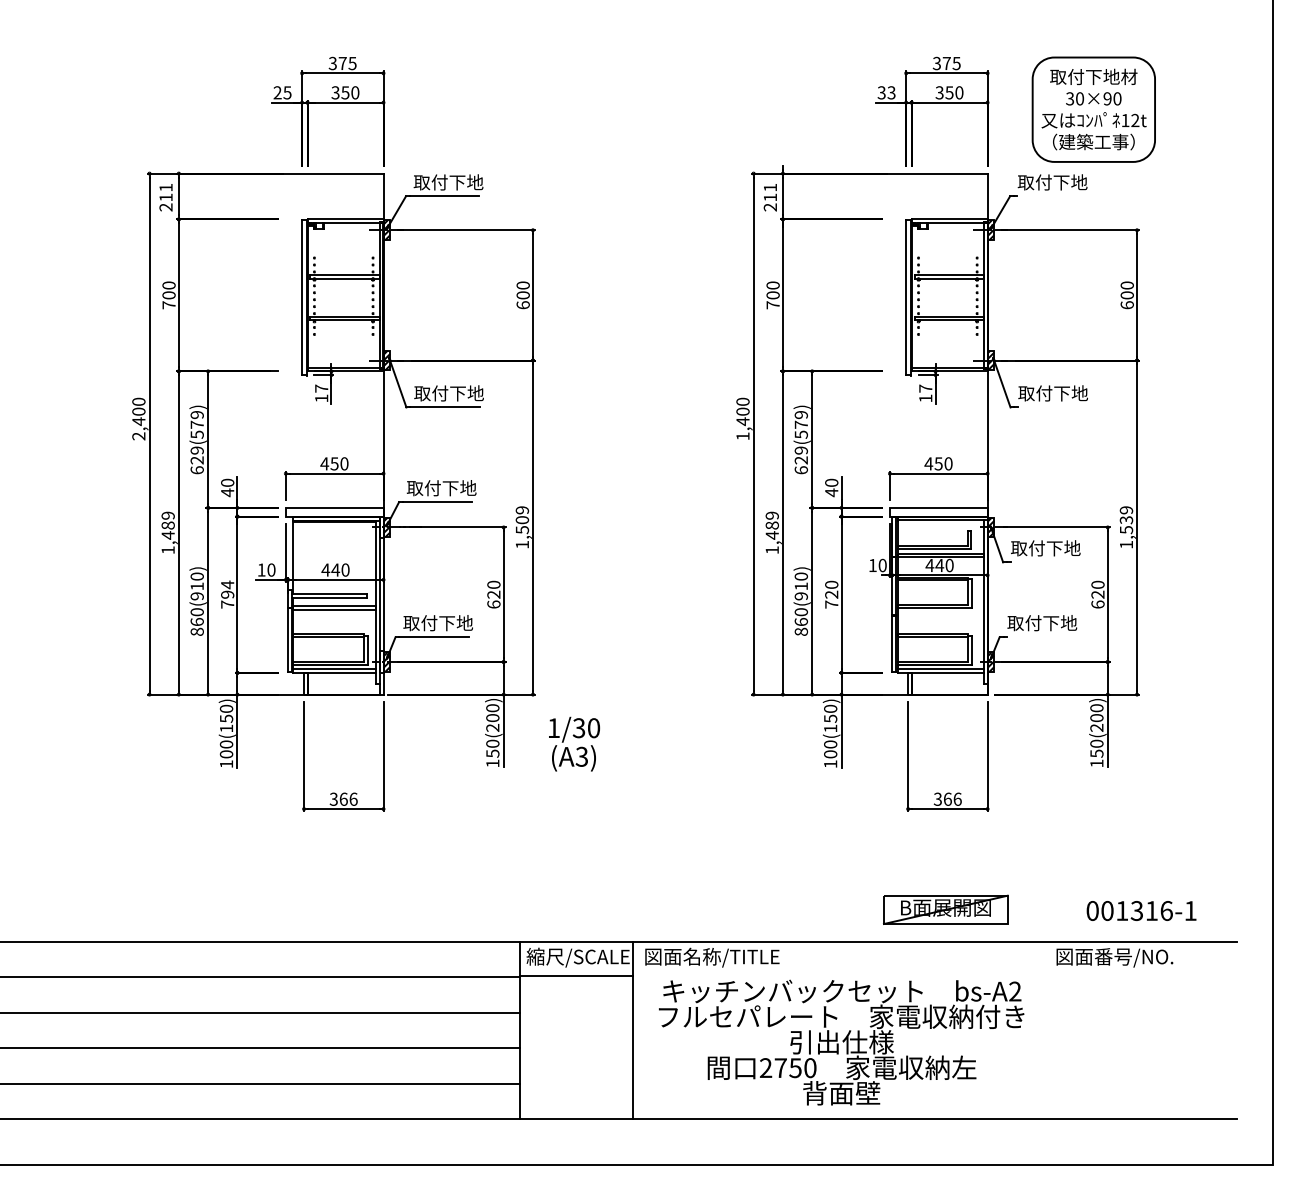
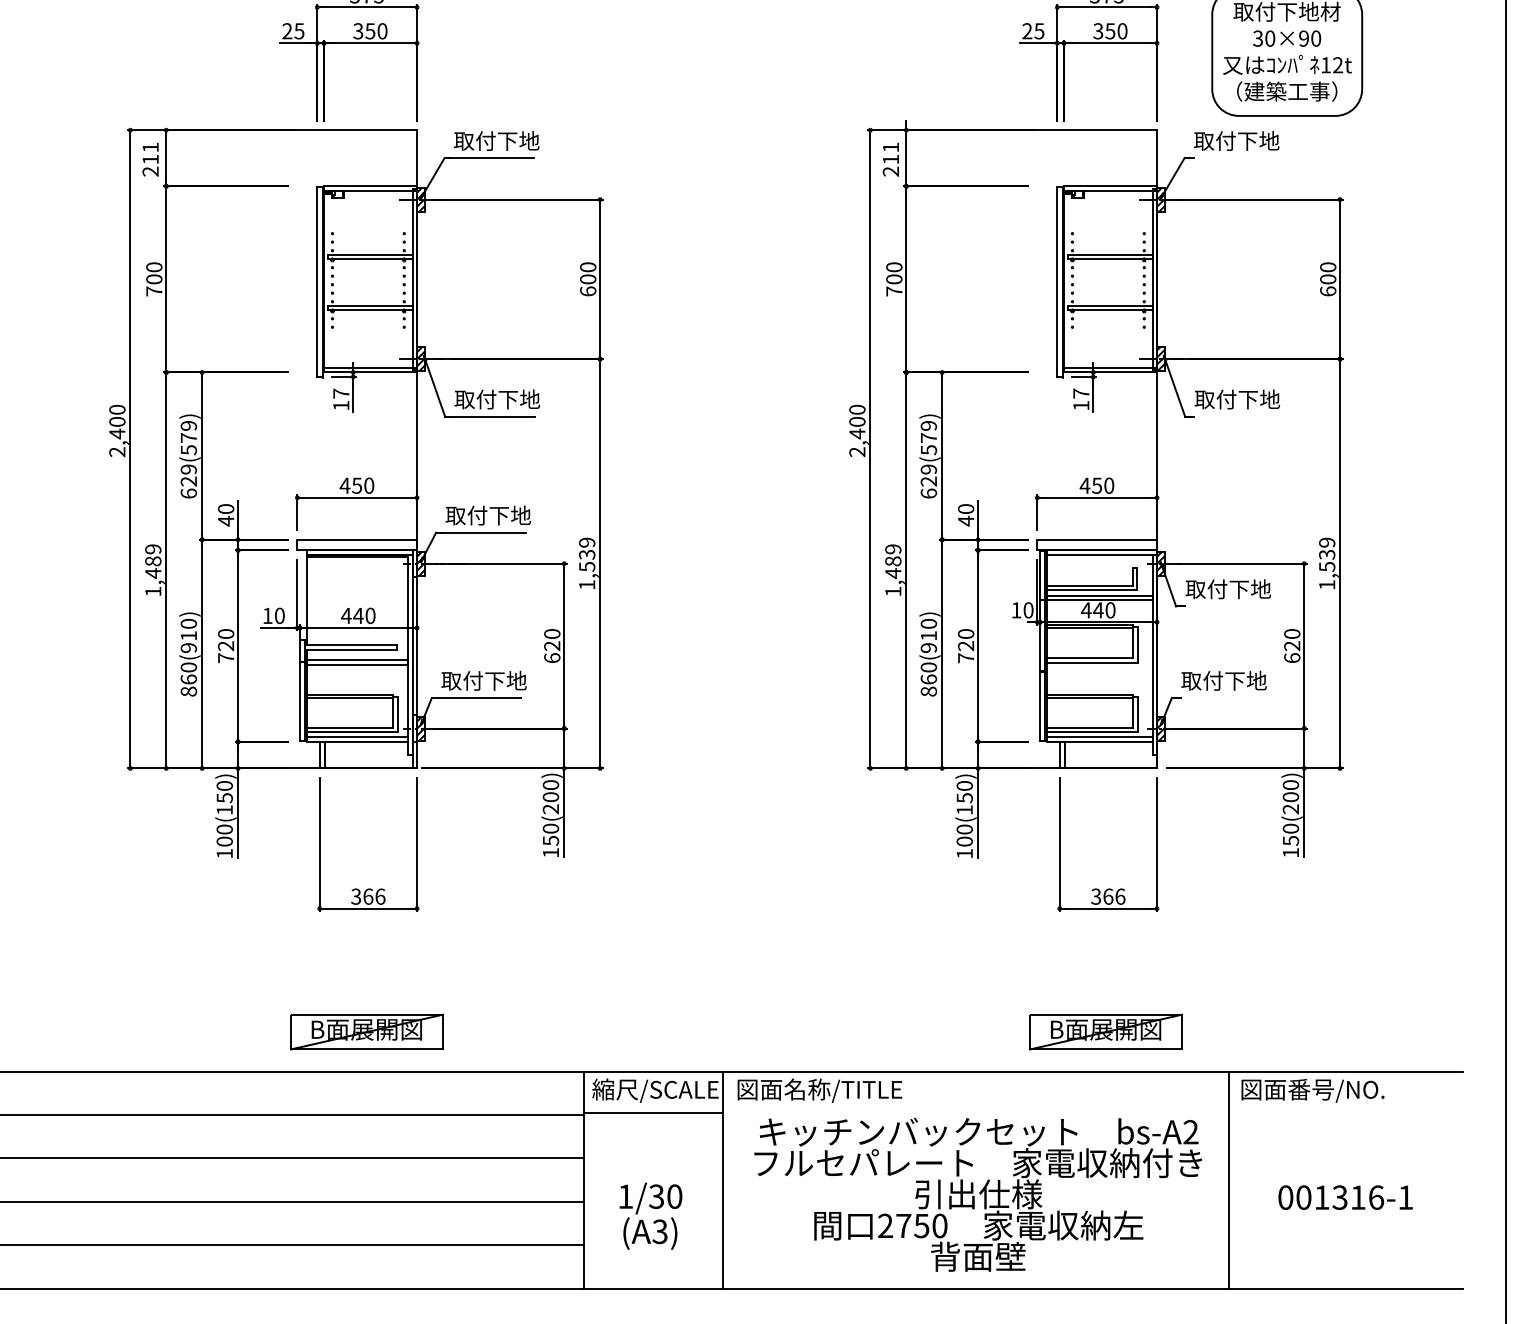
text: (886, 92) -> (1033, 30), 33 -> 25
text: (742, 436) -> (856, 452), 1,400 -> 2,400
text: (521, 520) -> (586, 555), 1,509 -> 1,539
text: (227, 589) -> (225, 639), 794 -> 720
text: (574, 743) -> (650, 1215), moved
part: (342, 909) -> (366, 1031), added
text: (1141, 910) -> (1345, 1197), moved
line: (1046, 1030) -> (1229, 1179), added

